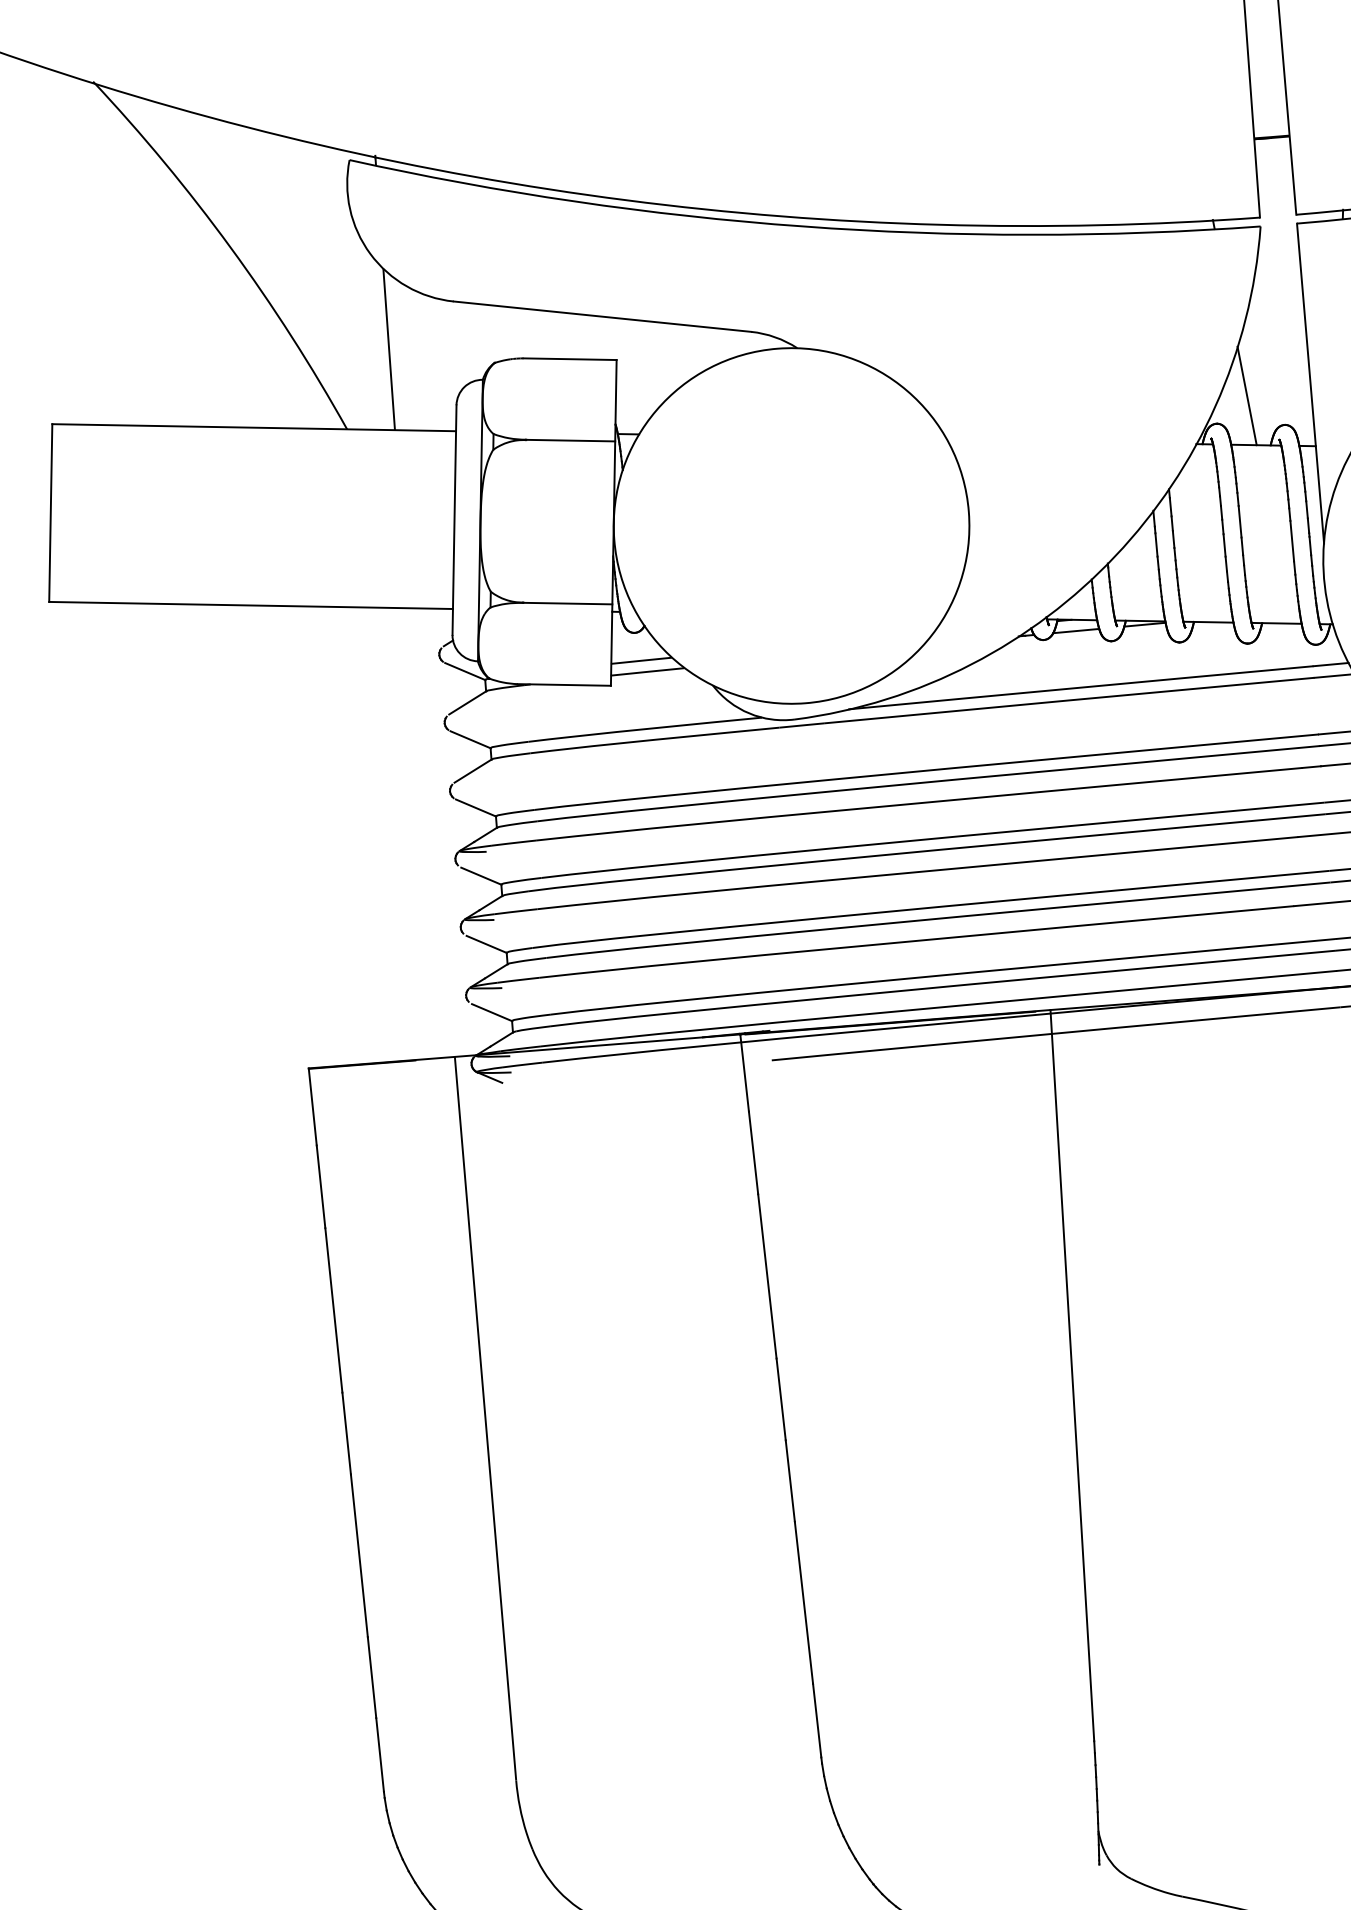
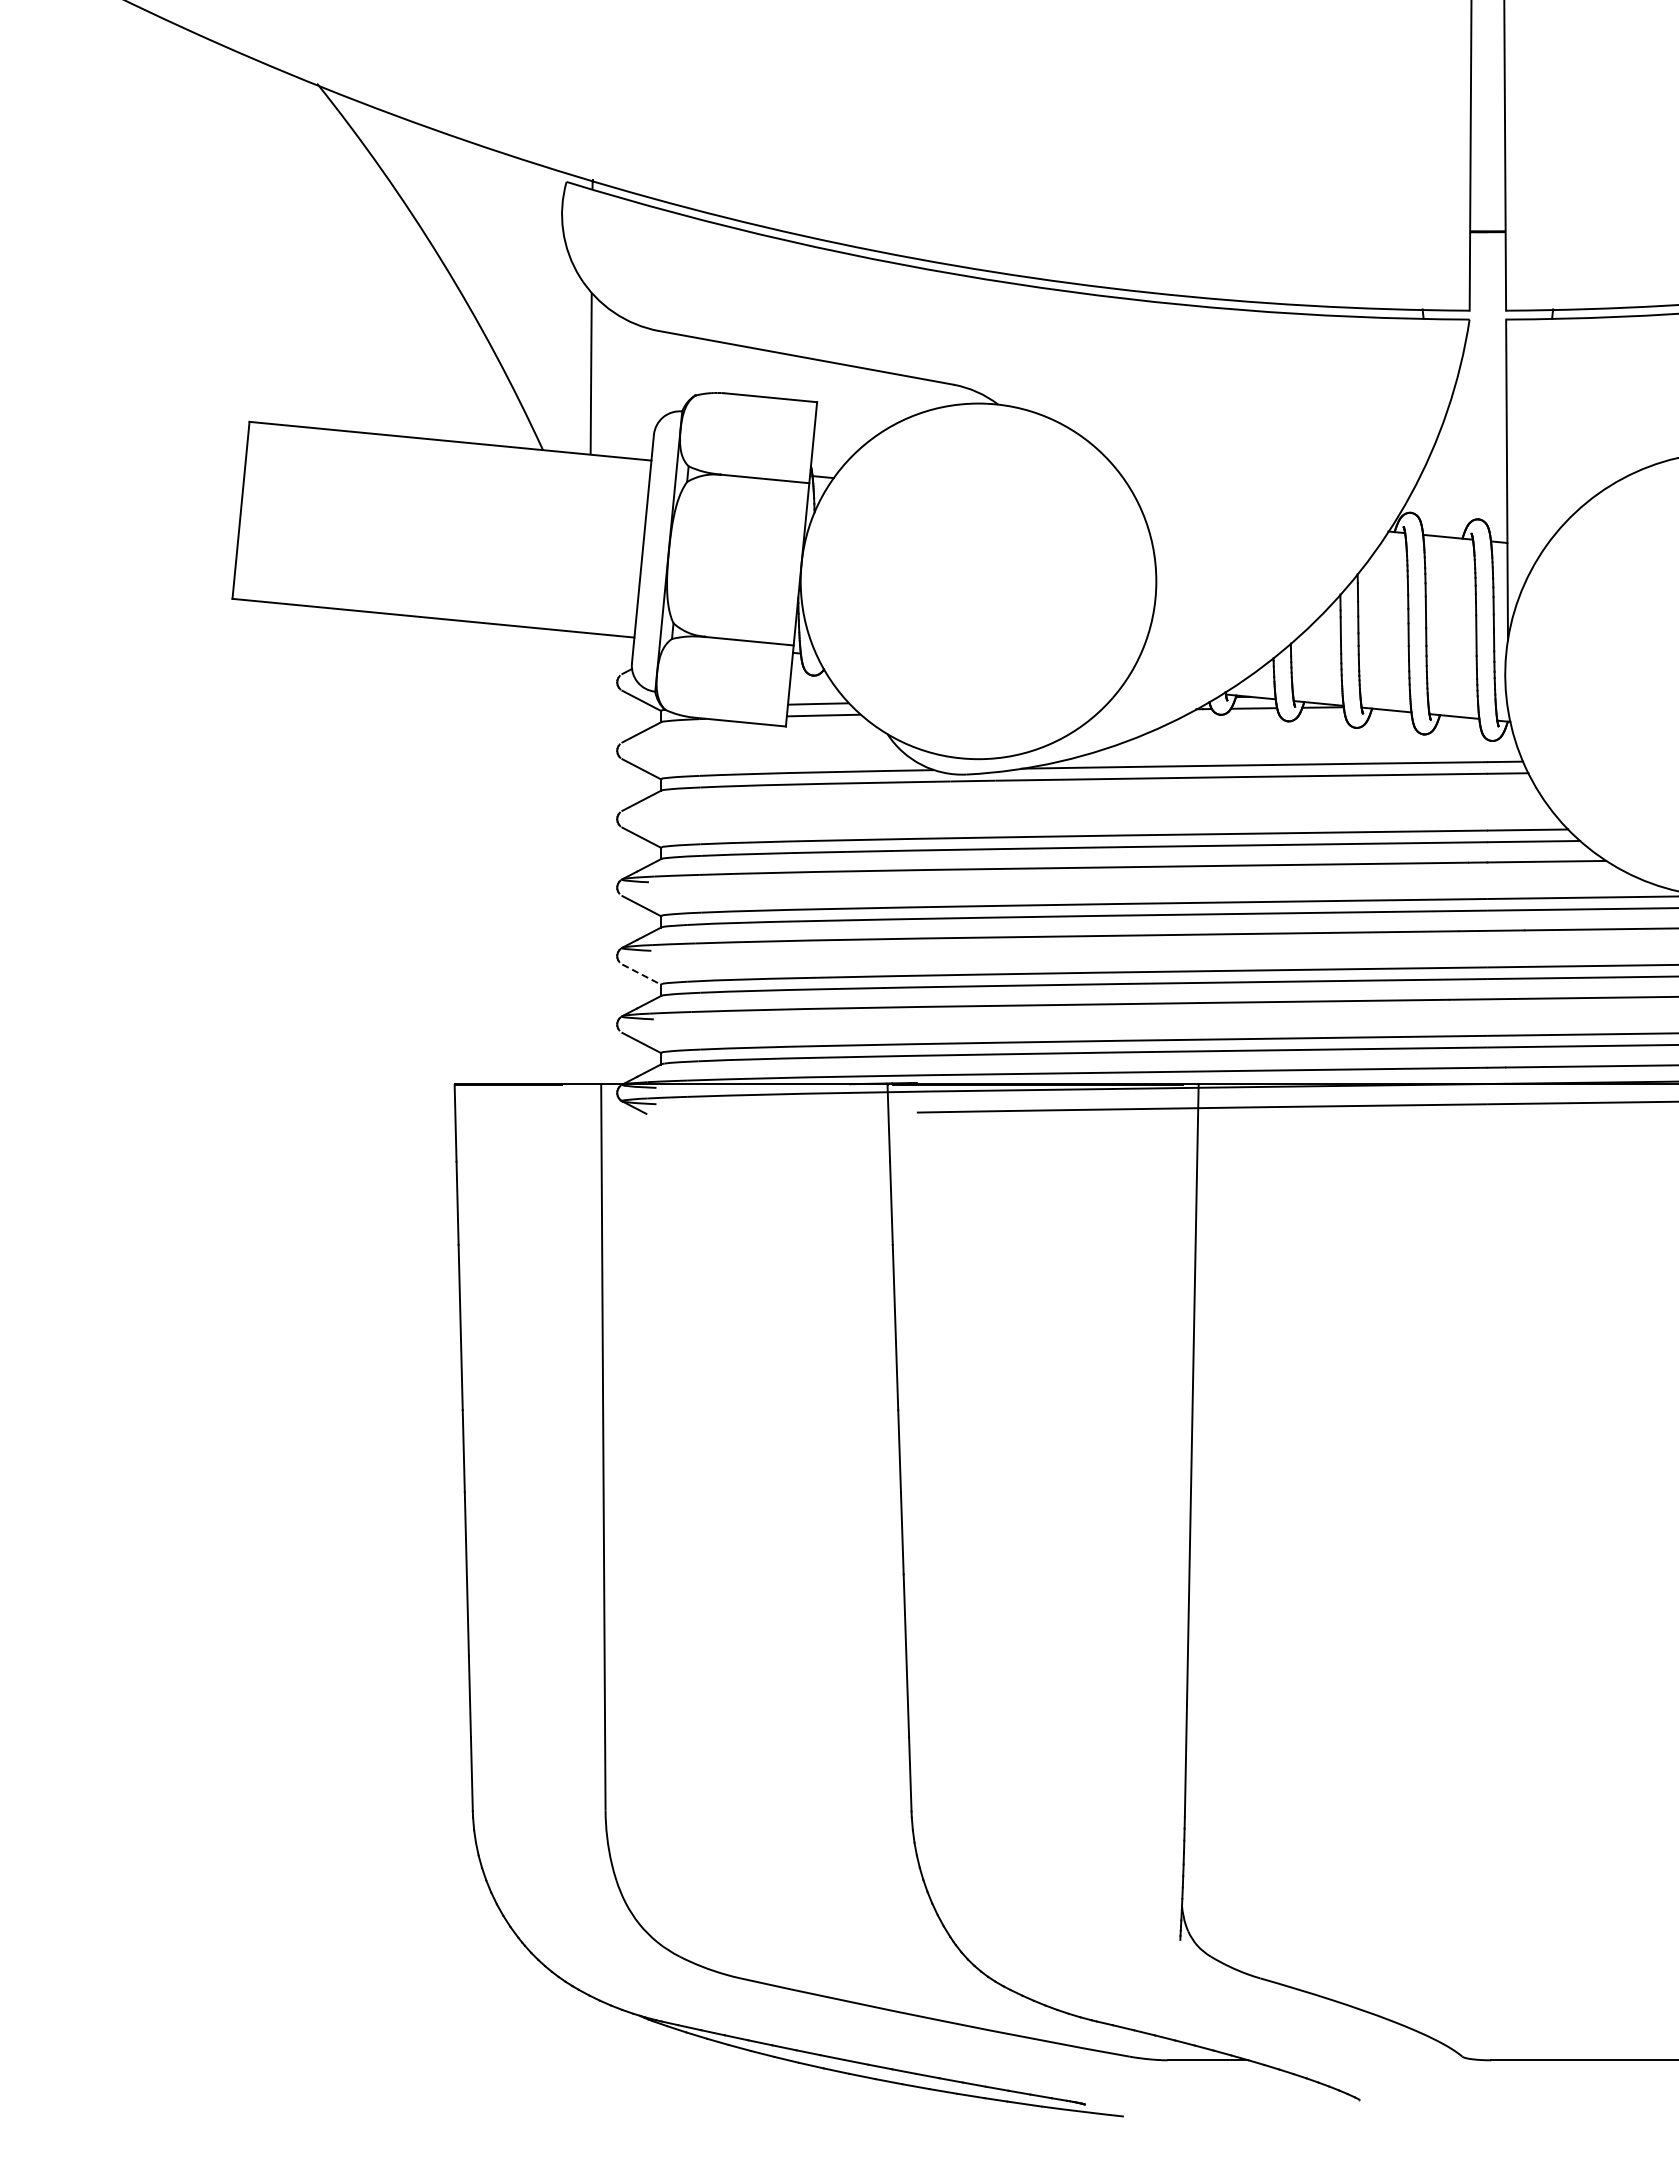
line: (1246, 395) -> (1442, 487), removed
line: (486, 944) -> (641, 974), solid -> dashed

